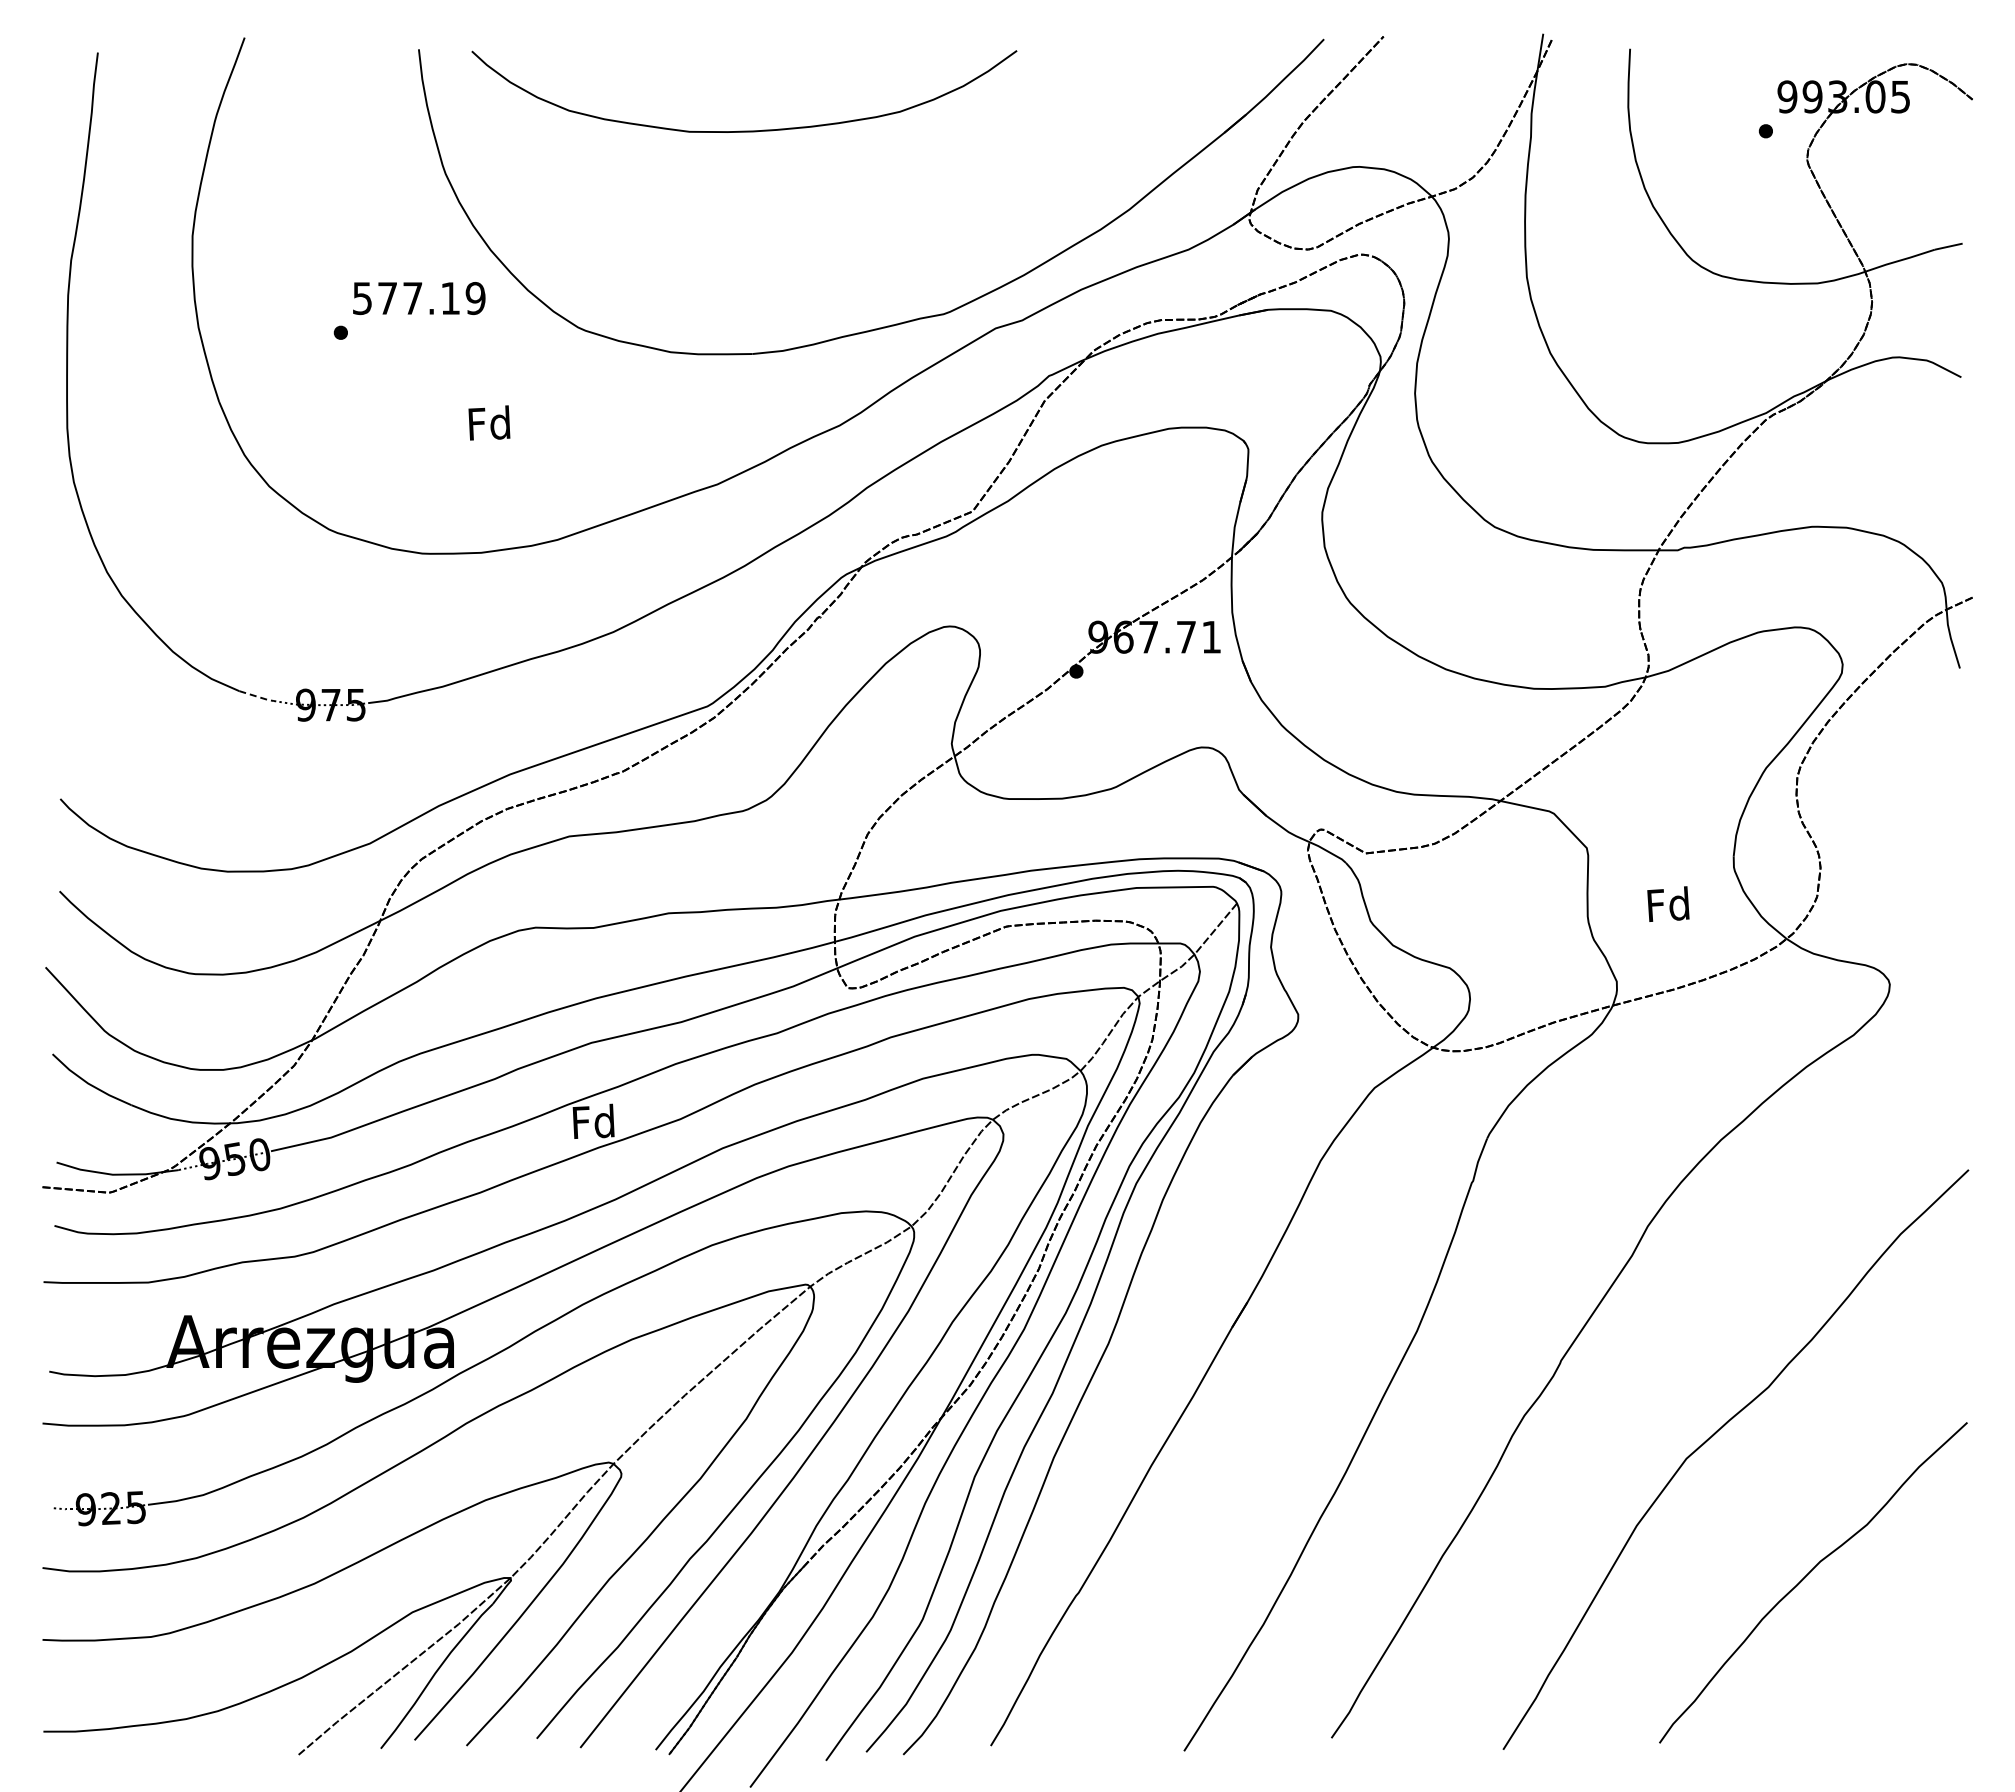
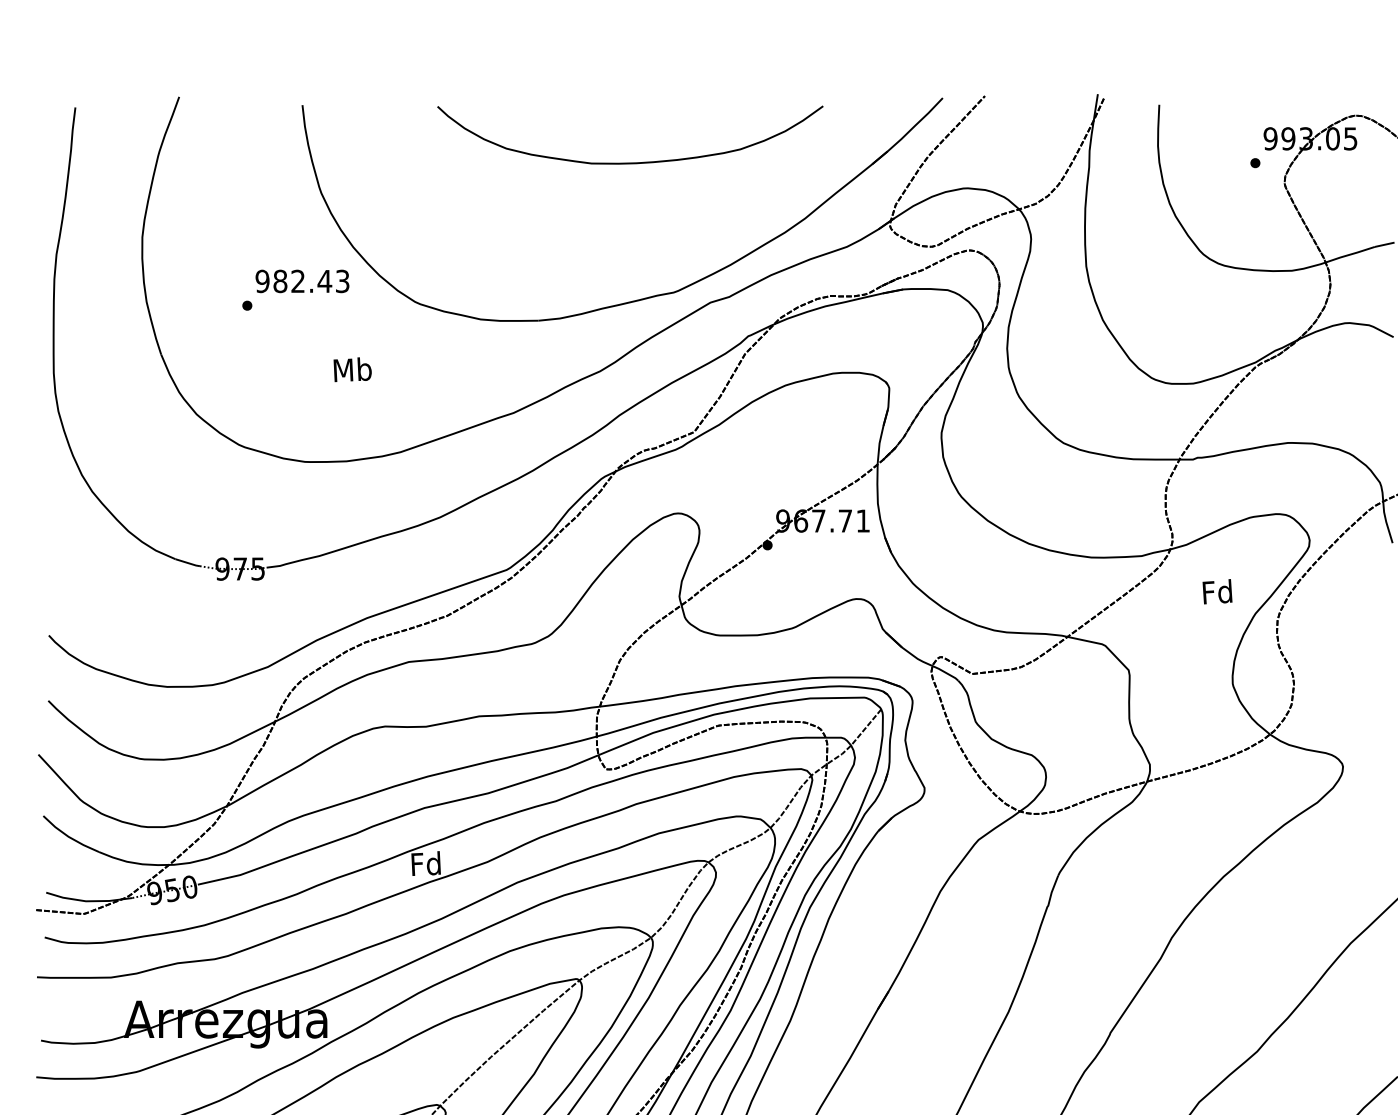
curve: (744, 130) -> (630, 162), moved
text: (418, 298) -> (302, 281), 577.19 -> 982.43
text: (489, 422) -> (352, 369), Fd -> Mb
line: (257, 696) -> (188, 562), dashed -> solid
text: (1668, 903) -> (1217, 591), moved

